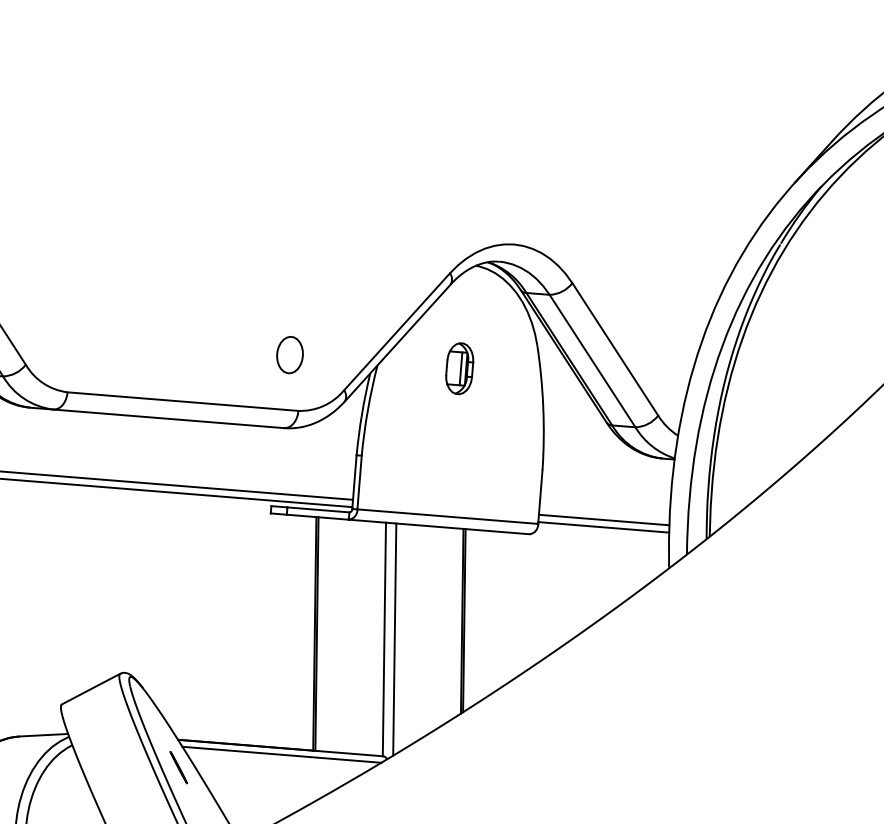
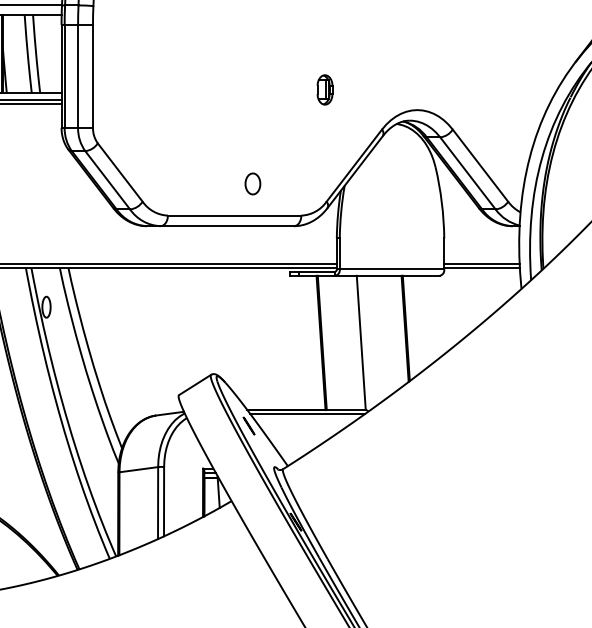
part: (289, 354) -> (252, 183), moved
part: (458, 367) -> (324, 89), moved
line: (393, 639) -> (366, 342), removed

